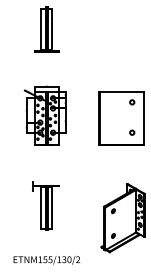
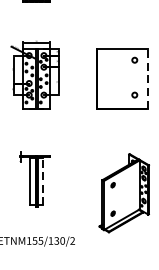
line: (143, 117) -> (147, 77), solid -> dashed
line: (52, 207) -> (43, 180), solid -> dashed

